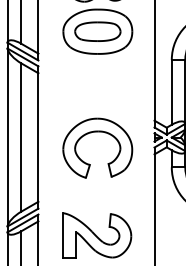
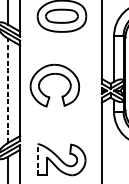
part: (97, 132) -> (54, 74), moved
line: (21, 137) -> (8, 90), solid -> dashed
line: (63, 234) -> (37, 159), solid -> dashed

